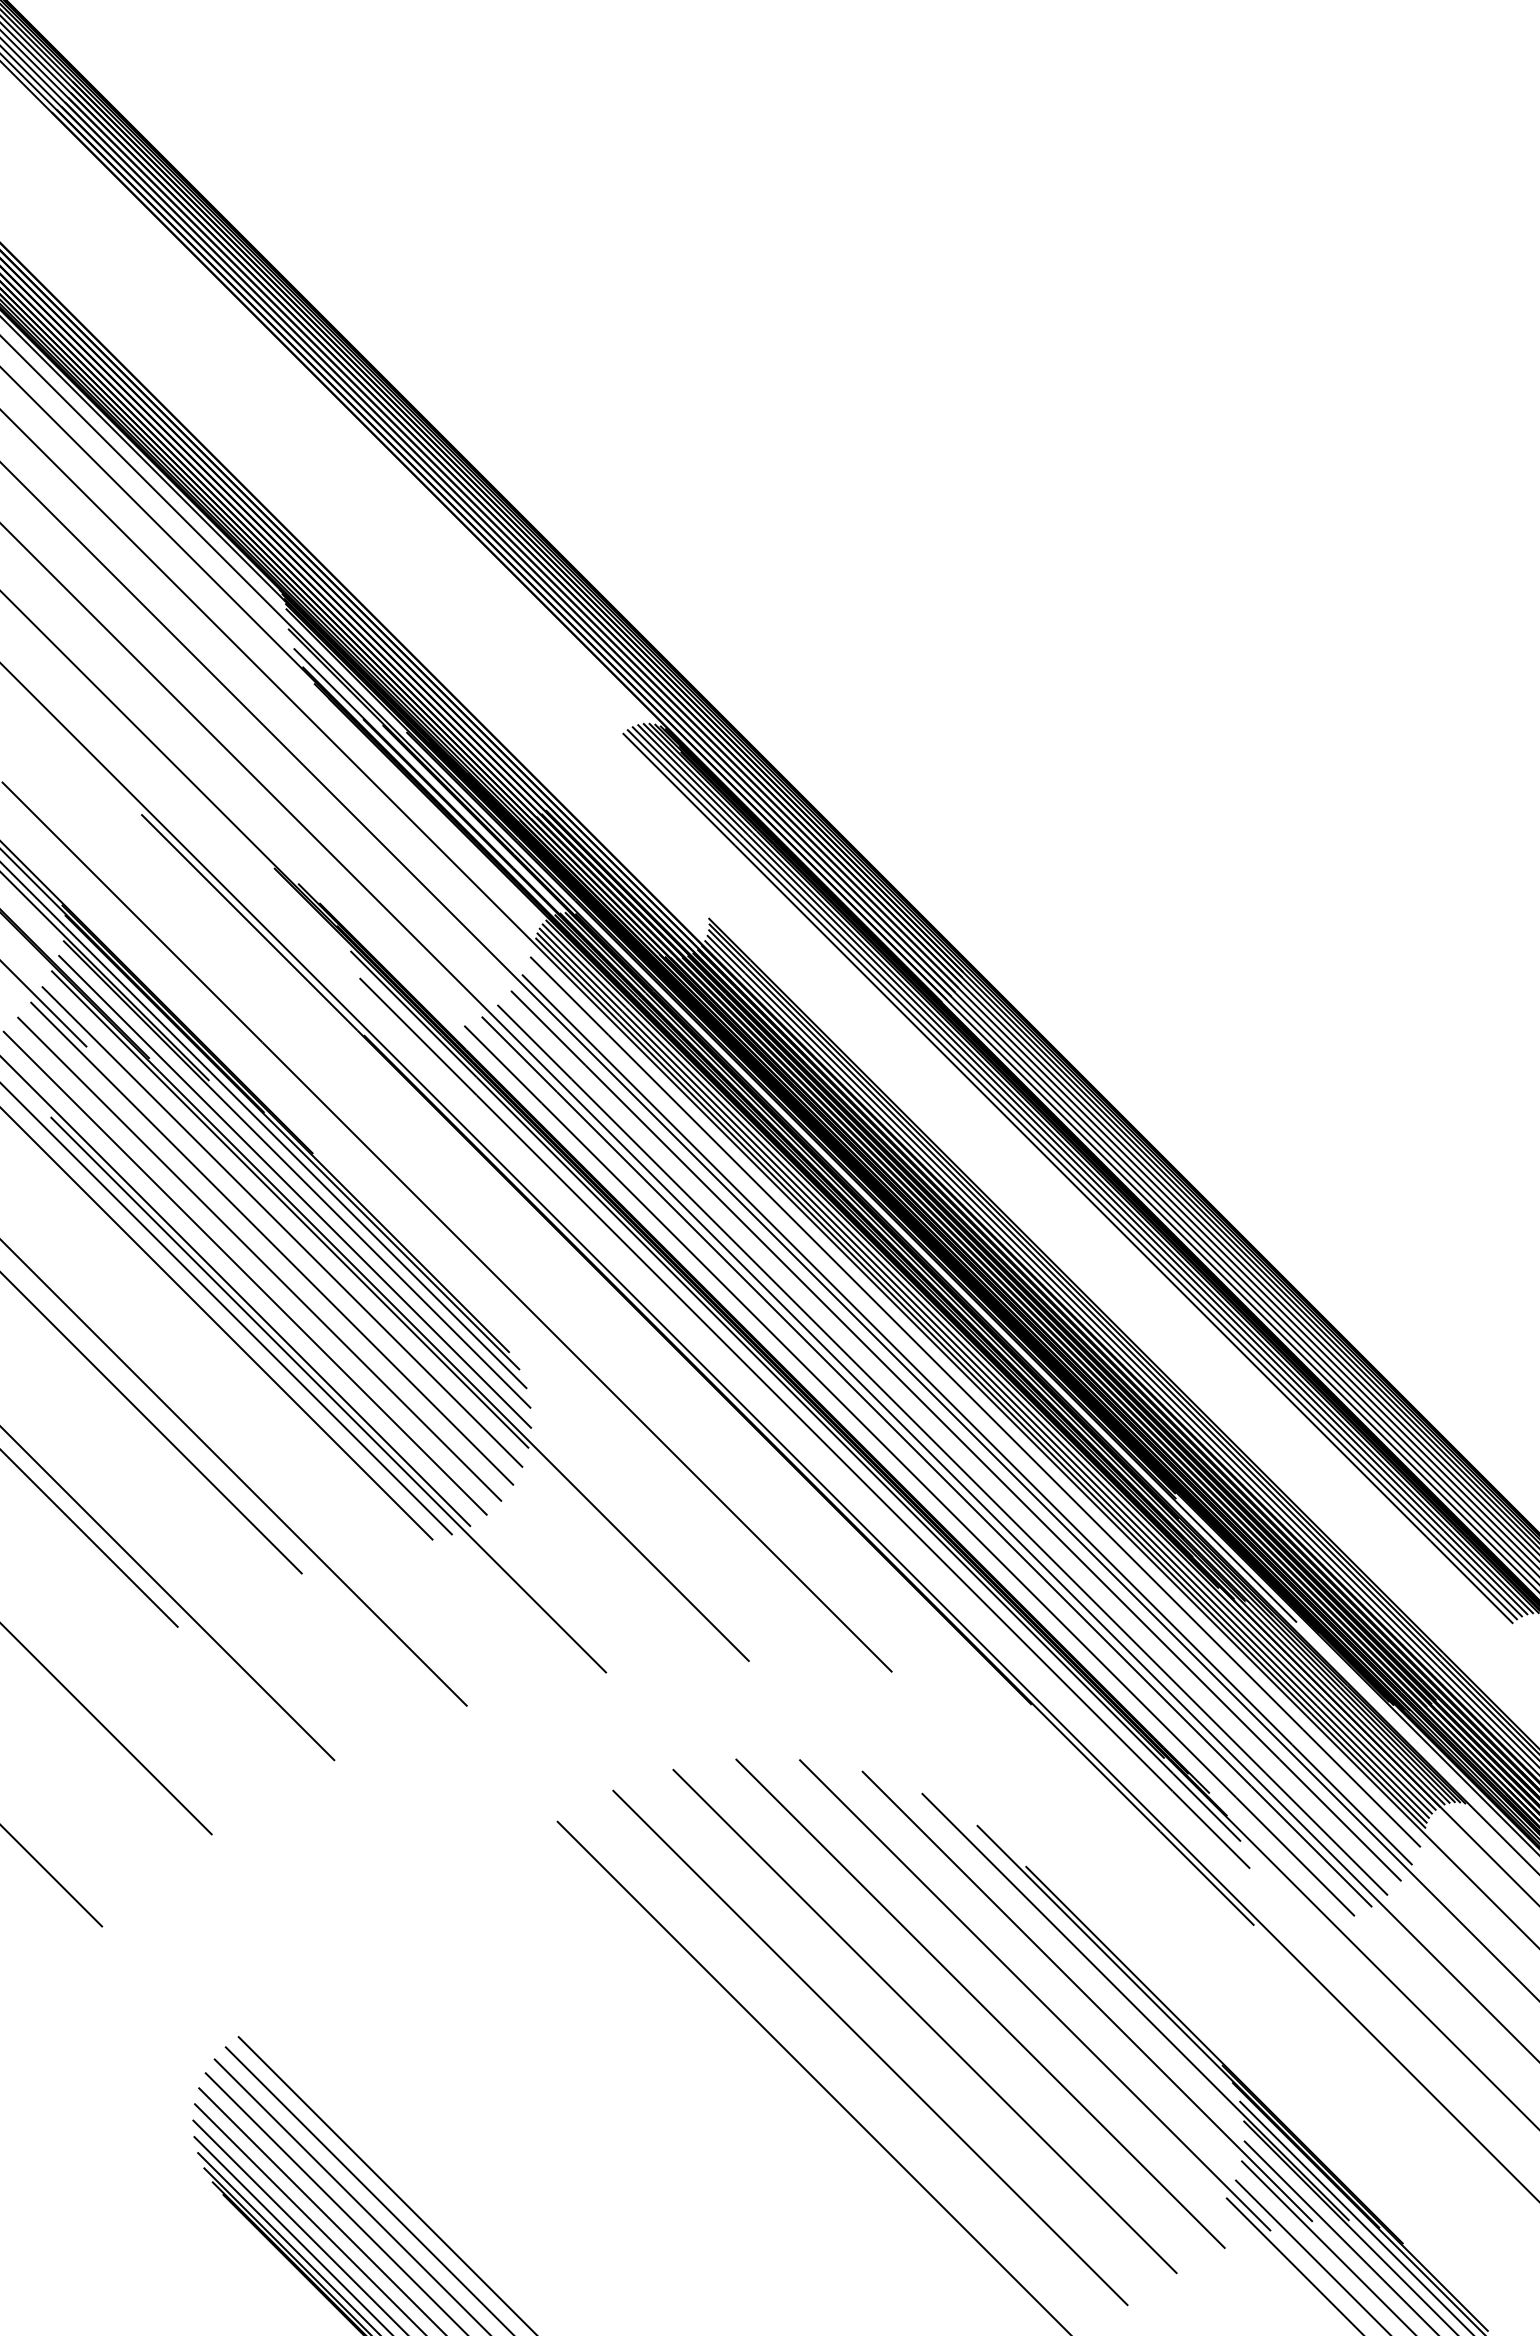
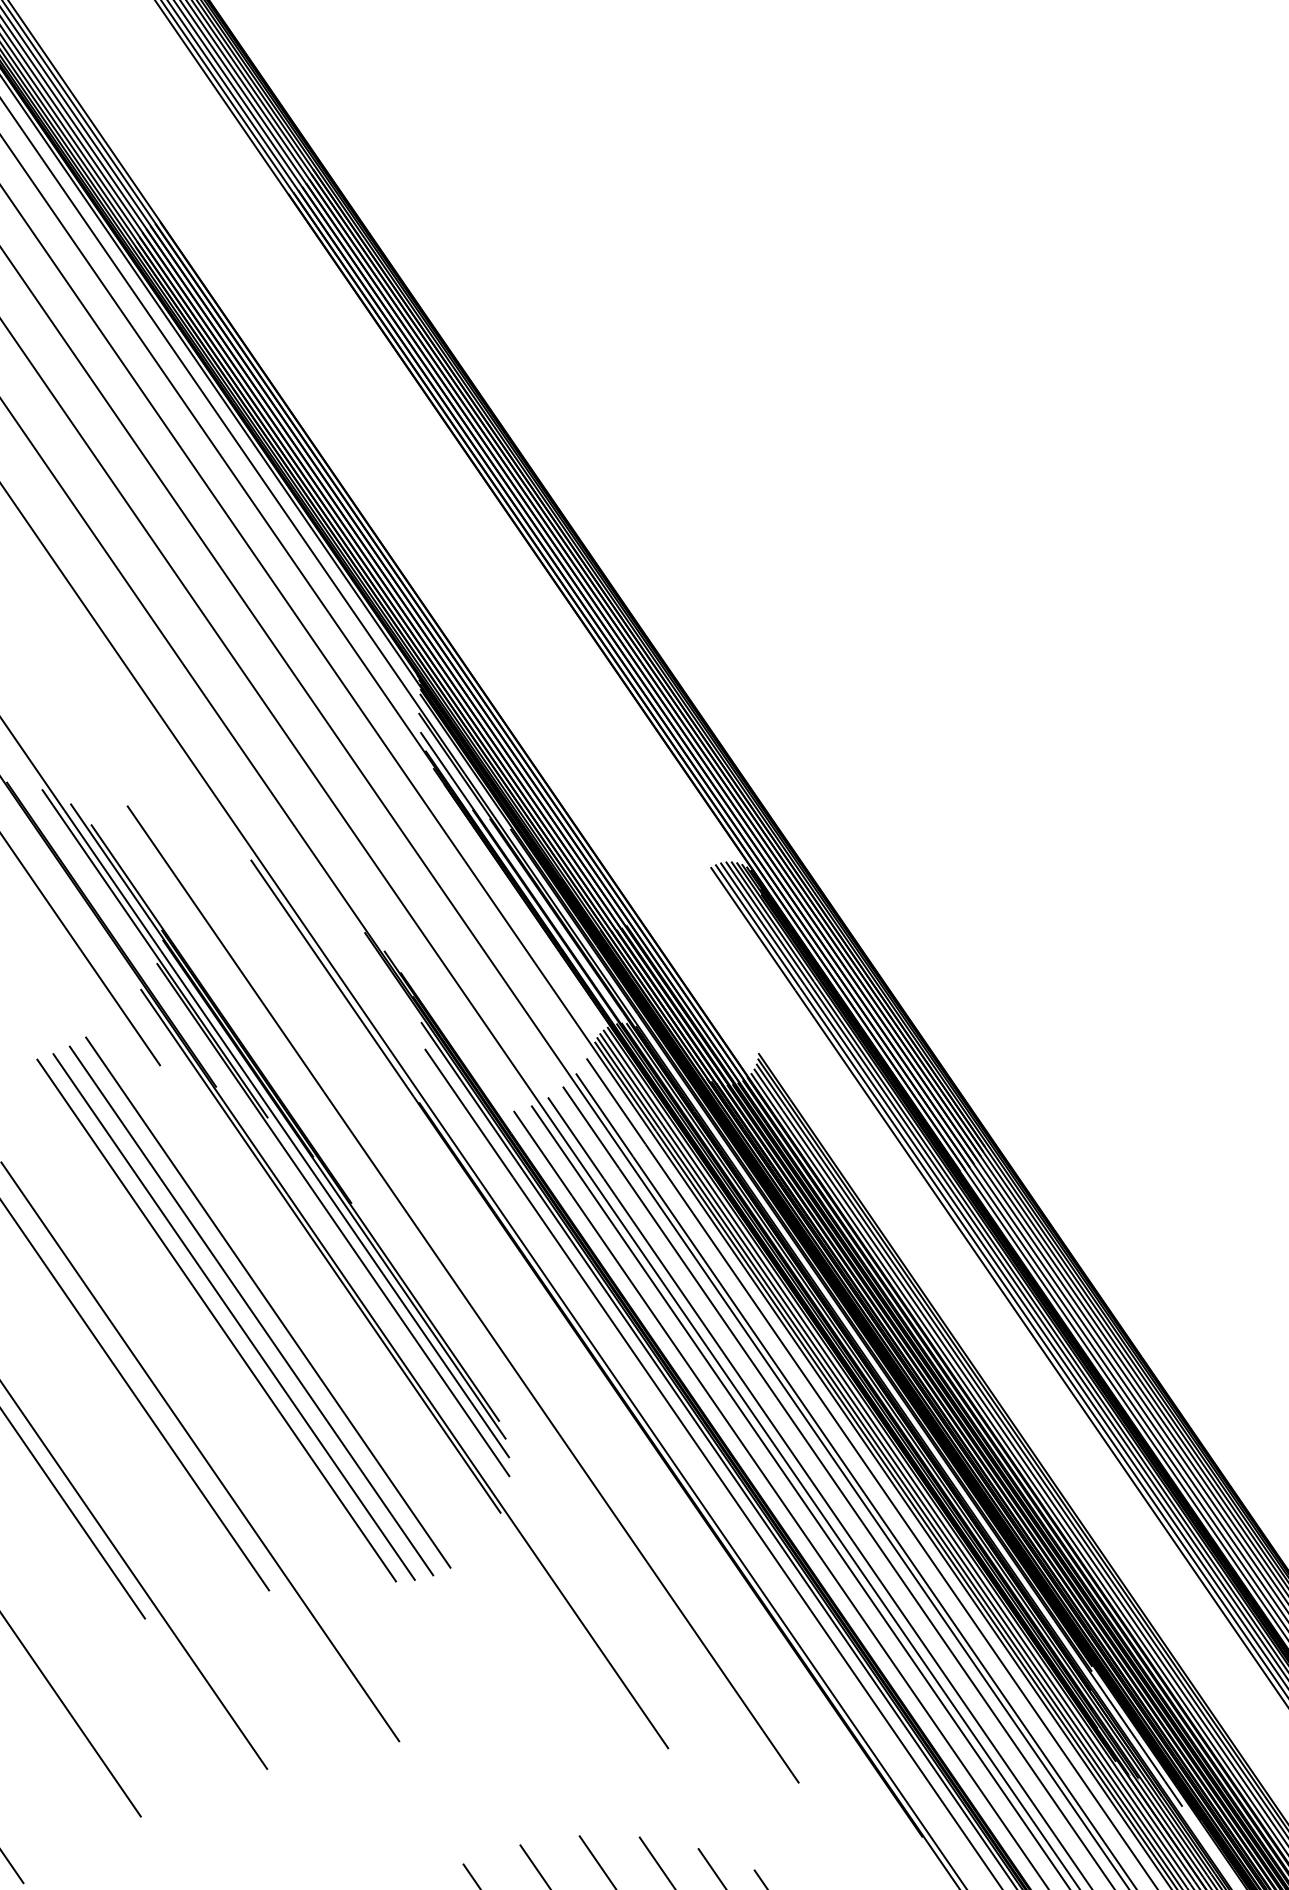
line: (294, 1191) -> (327, 1235), removed
line: (281, 1226) -> (309, 1265), removed
line: (271, 1243) -> (297, 1279), removed
line: (259, 1259) -> (283, 1292), removed
line: (328, 1395) -> (324, 1430), removed

